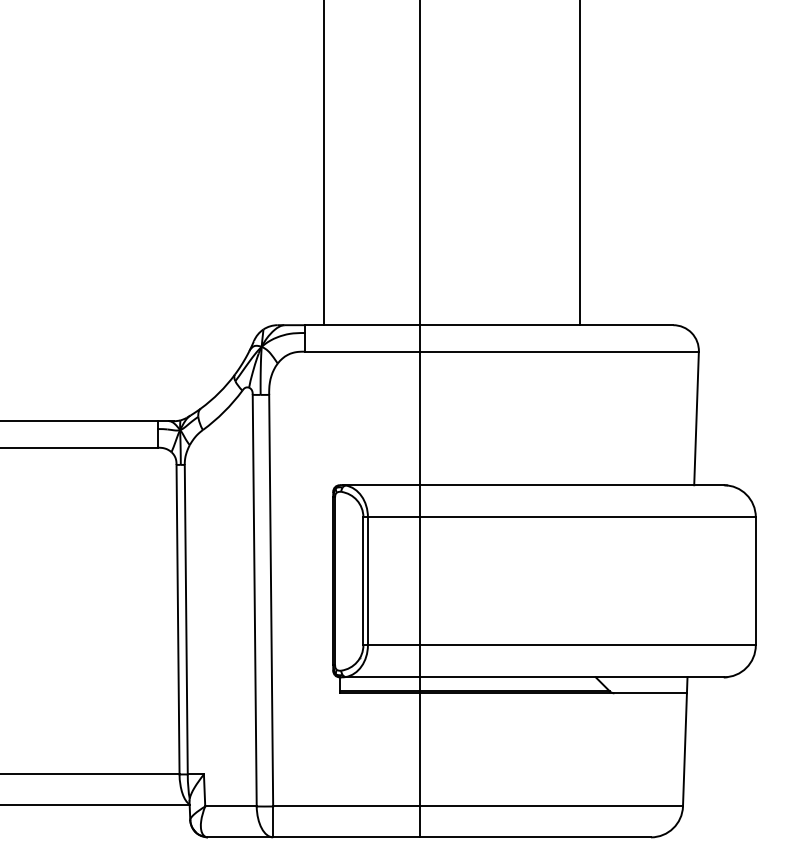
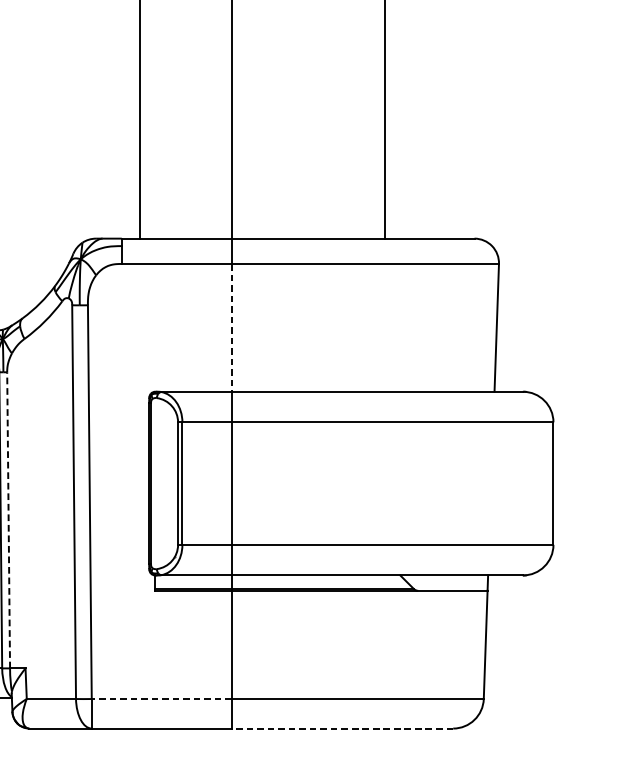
line: (419, 418) -> (231, 327), solid -> dashed
line: (186, 619) -> (8, 520), solid -> dashed
line: (345, 806) -> (160, 699), solid -> dashed
line: (535, 837) -> (342, 728), solid -> dashed

